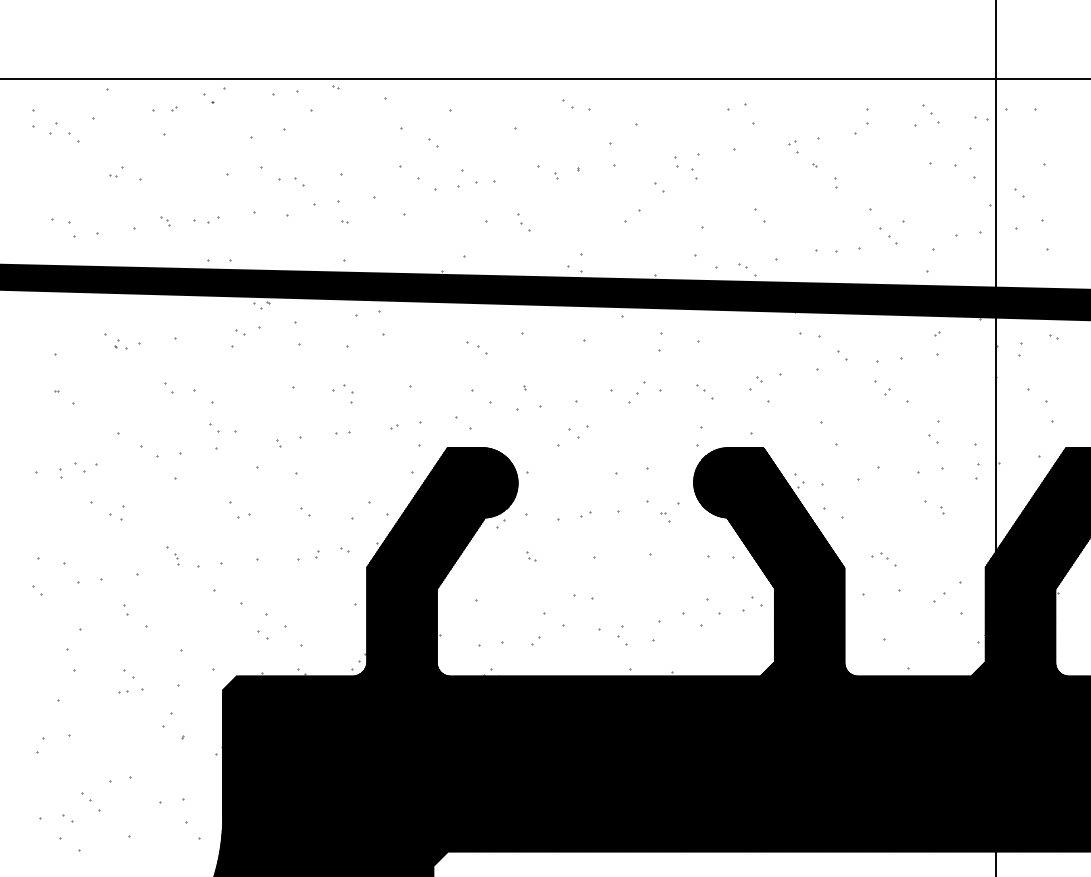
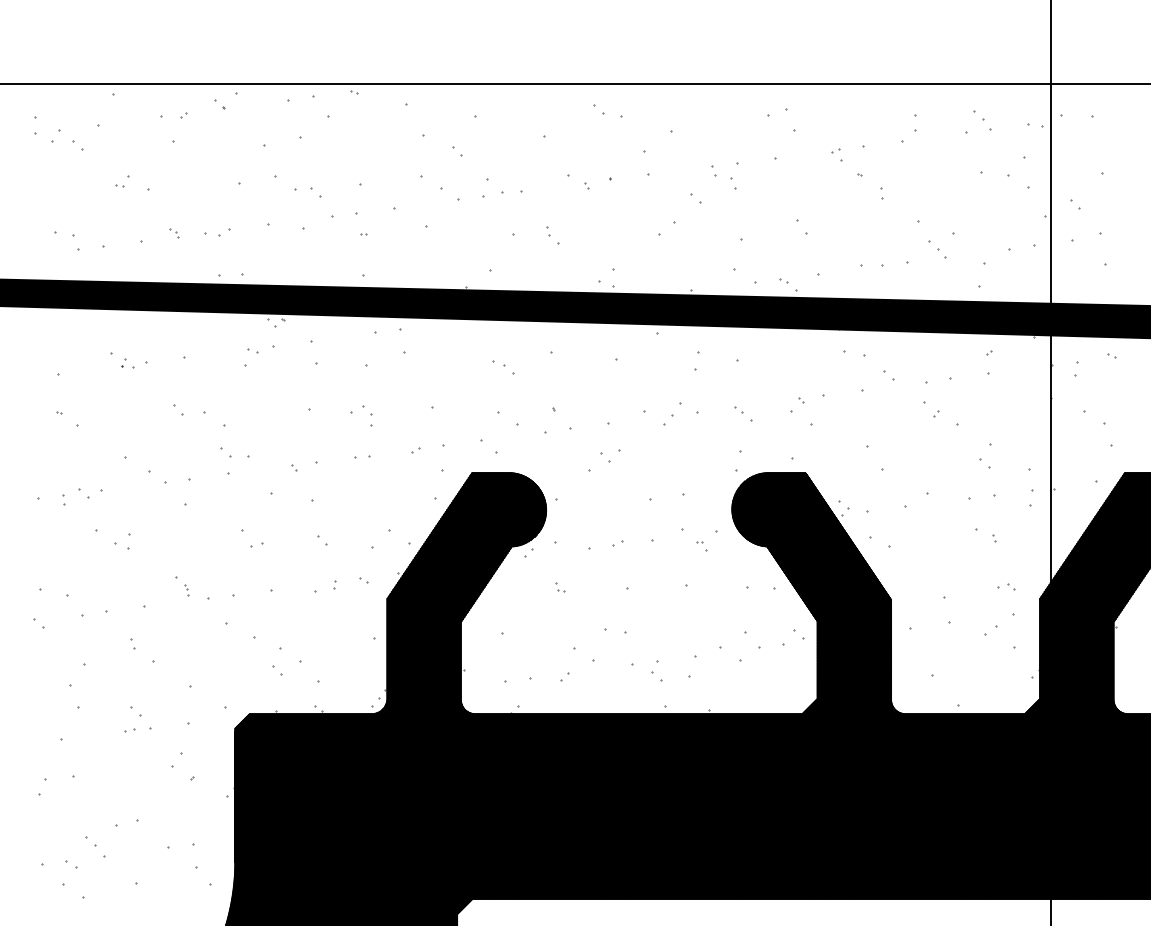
part: (879, 555) -> (1006, 586), moved

